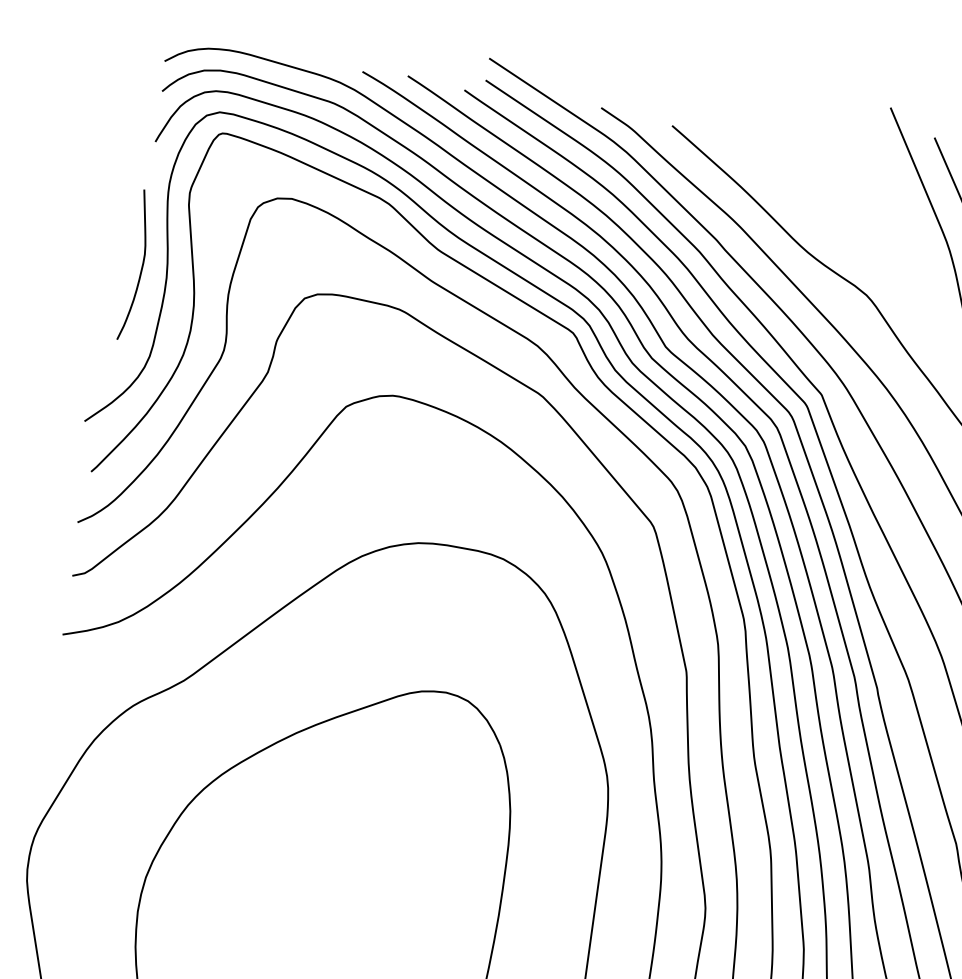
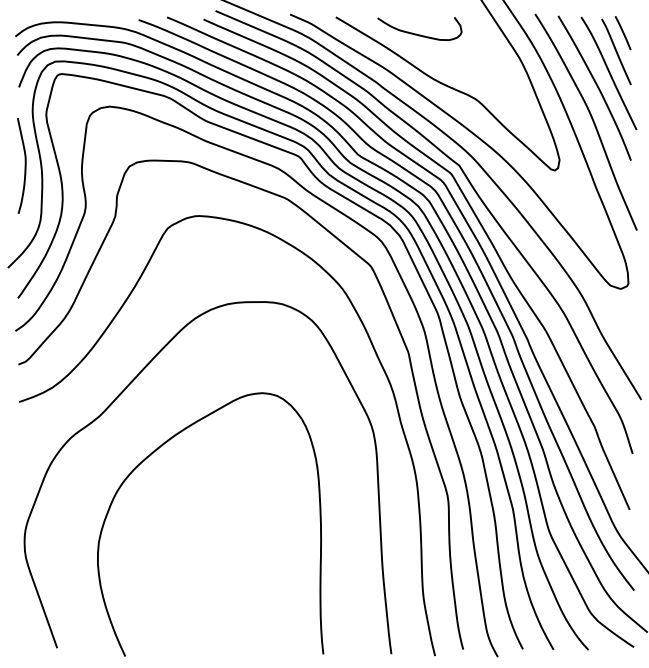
curve: (793, 175) -> (416, 33), added

